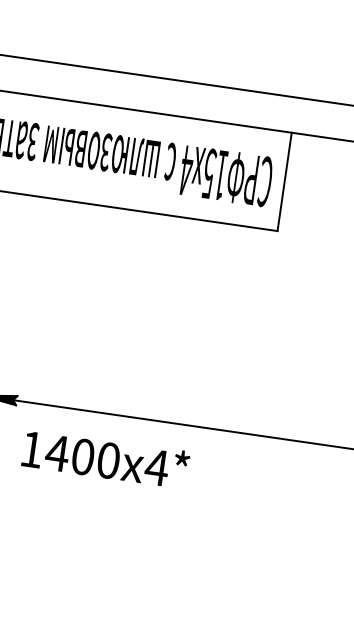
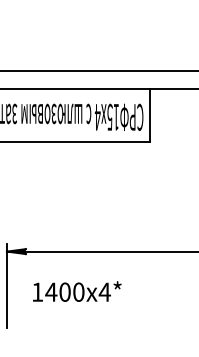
text: (106, 458) -> (77, 291), moved

